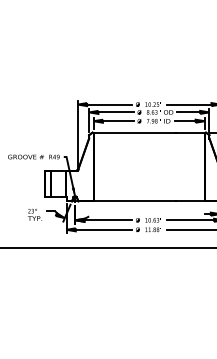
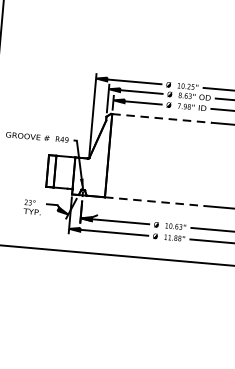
line: (135, 132) -> (162, 118), solid -> dashed
line: (135, 201) -> (155, 201), solid -> dashed

